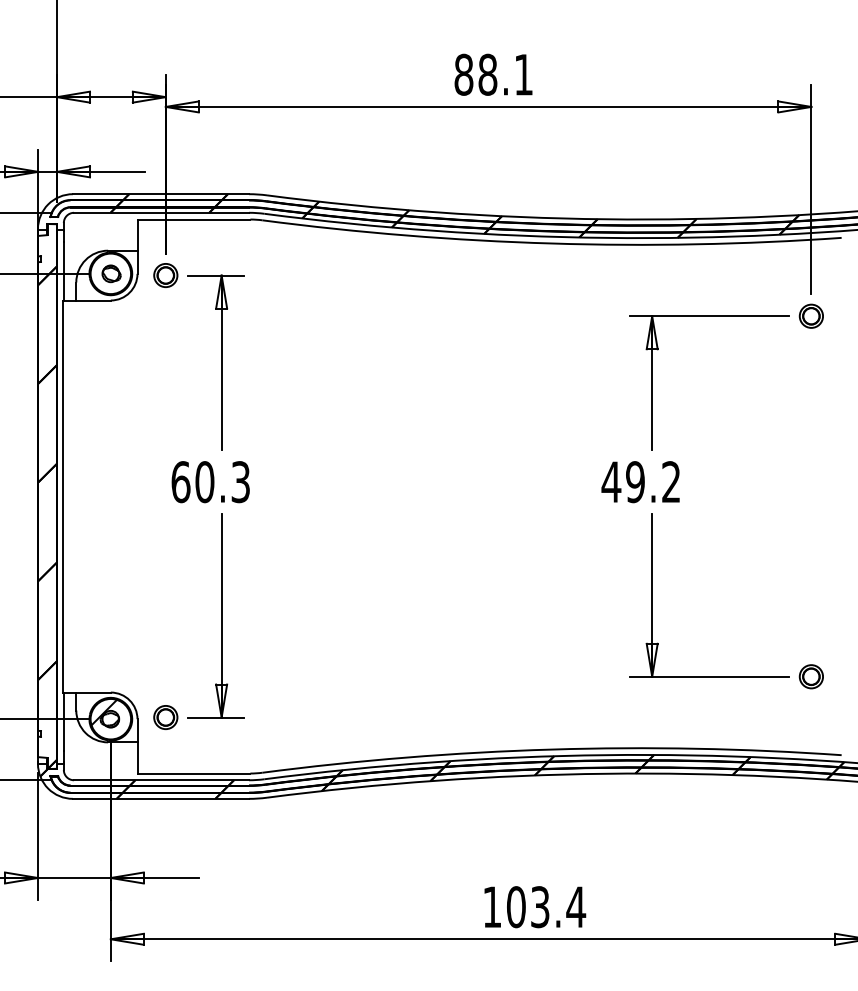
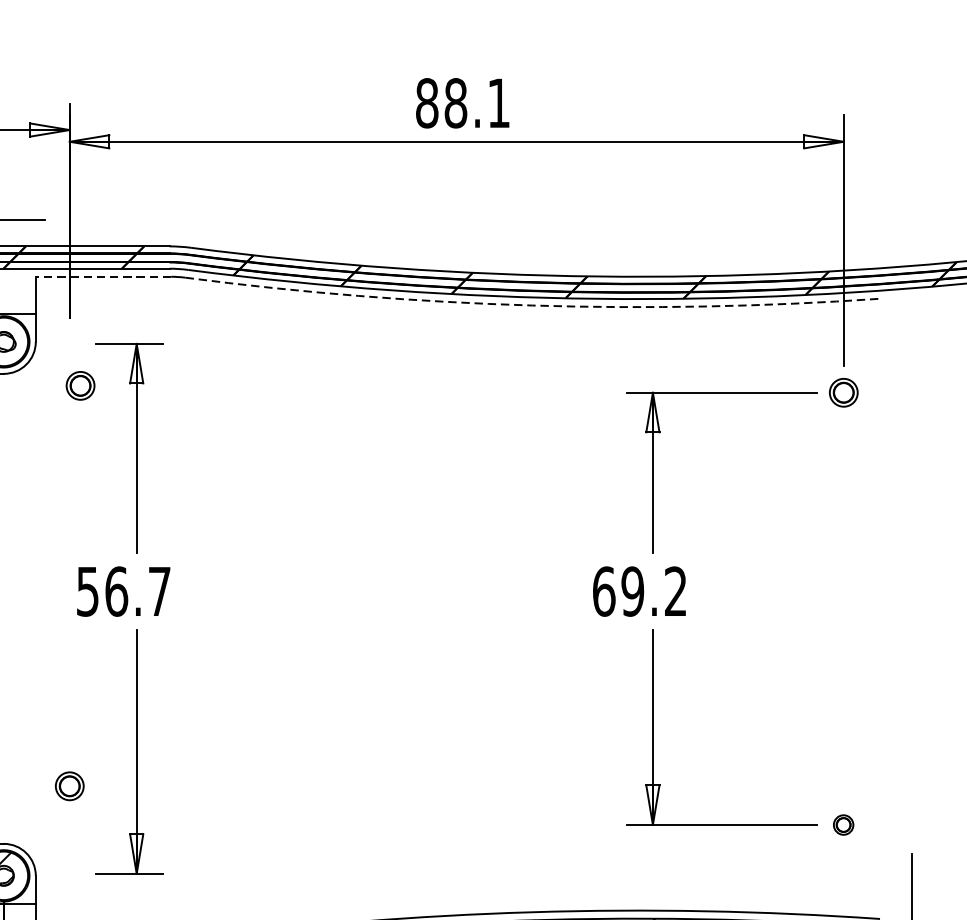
line: (193, 219) -> (102, 276), solid -> dashed
arc: (551, 243) -> (532, 305), solid -> dashed
part: (165, 275) -> (80, 385), moved
text: (210, 482) -> (123, 592), 60.3 -> 56.7
text: (611, 482) -> (604, 592), 49.2 -> 69.2
part: (810, 676) -> (842, 824), size x0.7
part: (165, 717) -> (69, 786), moved

